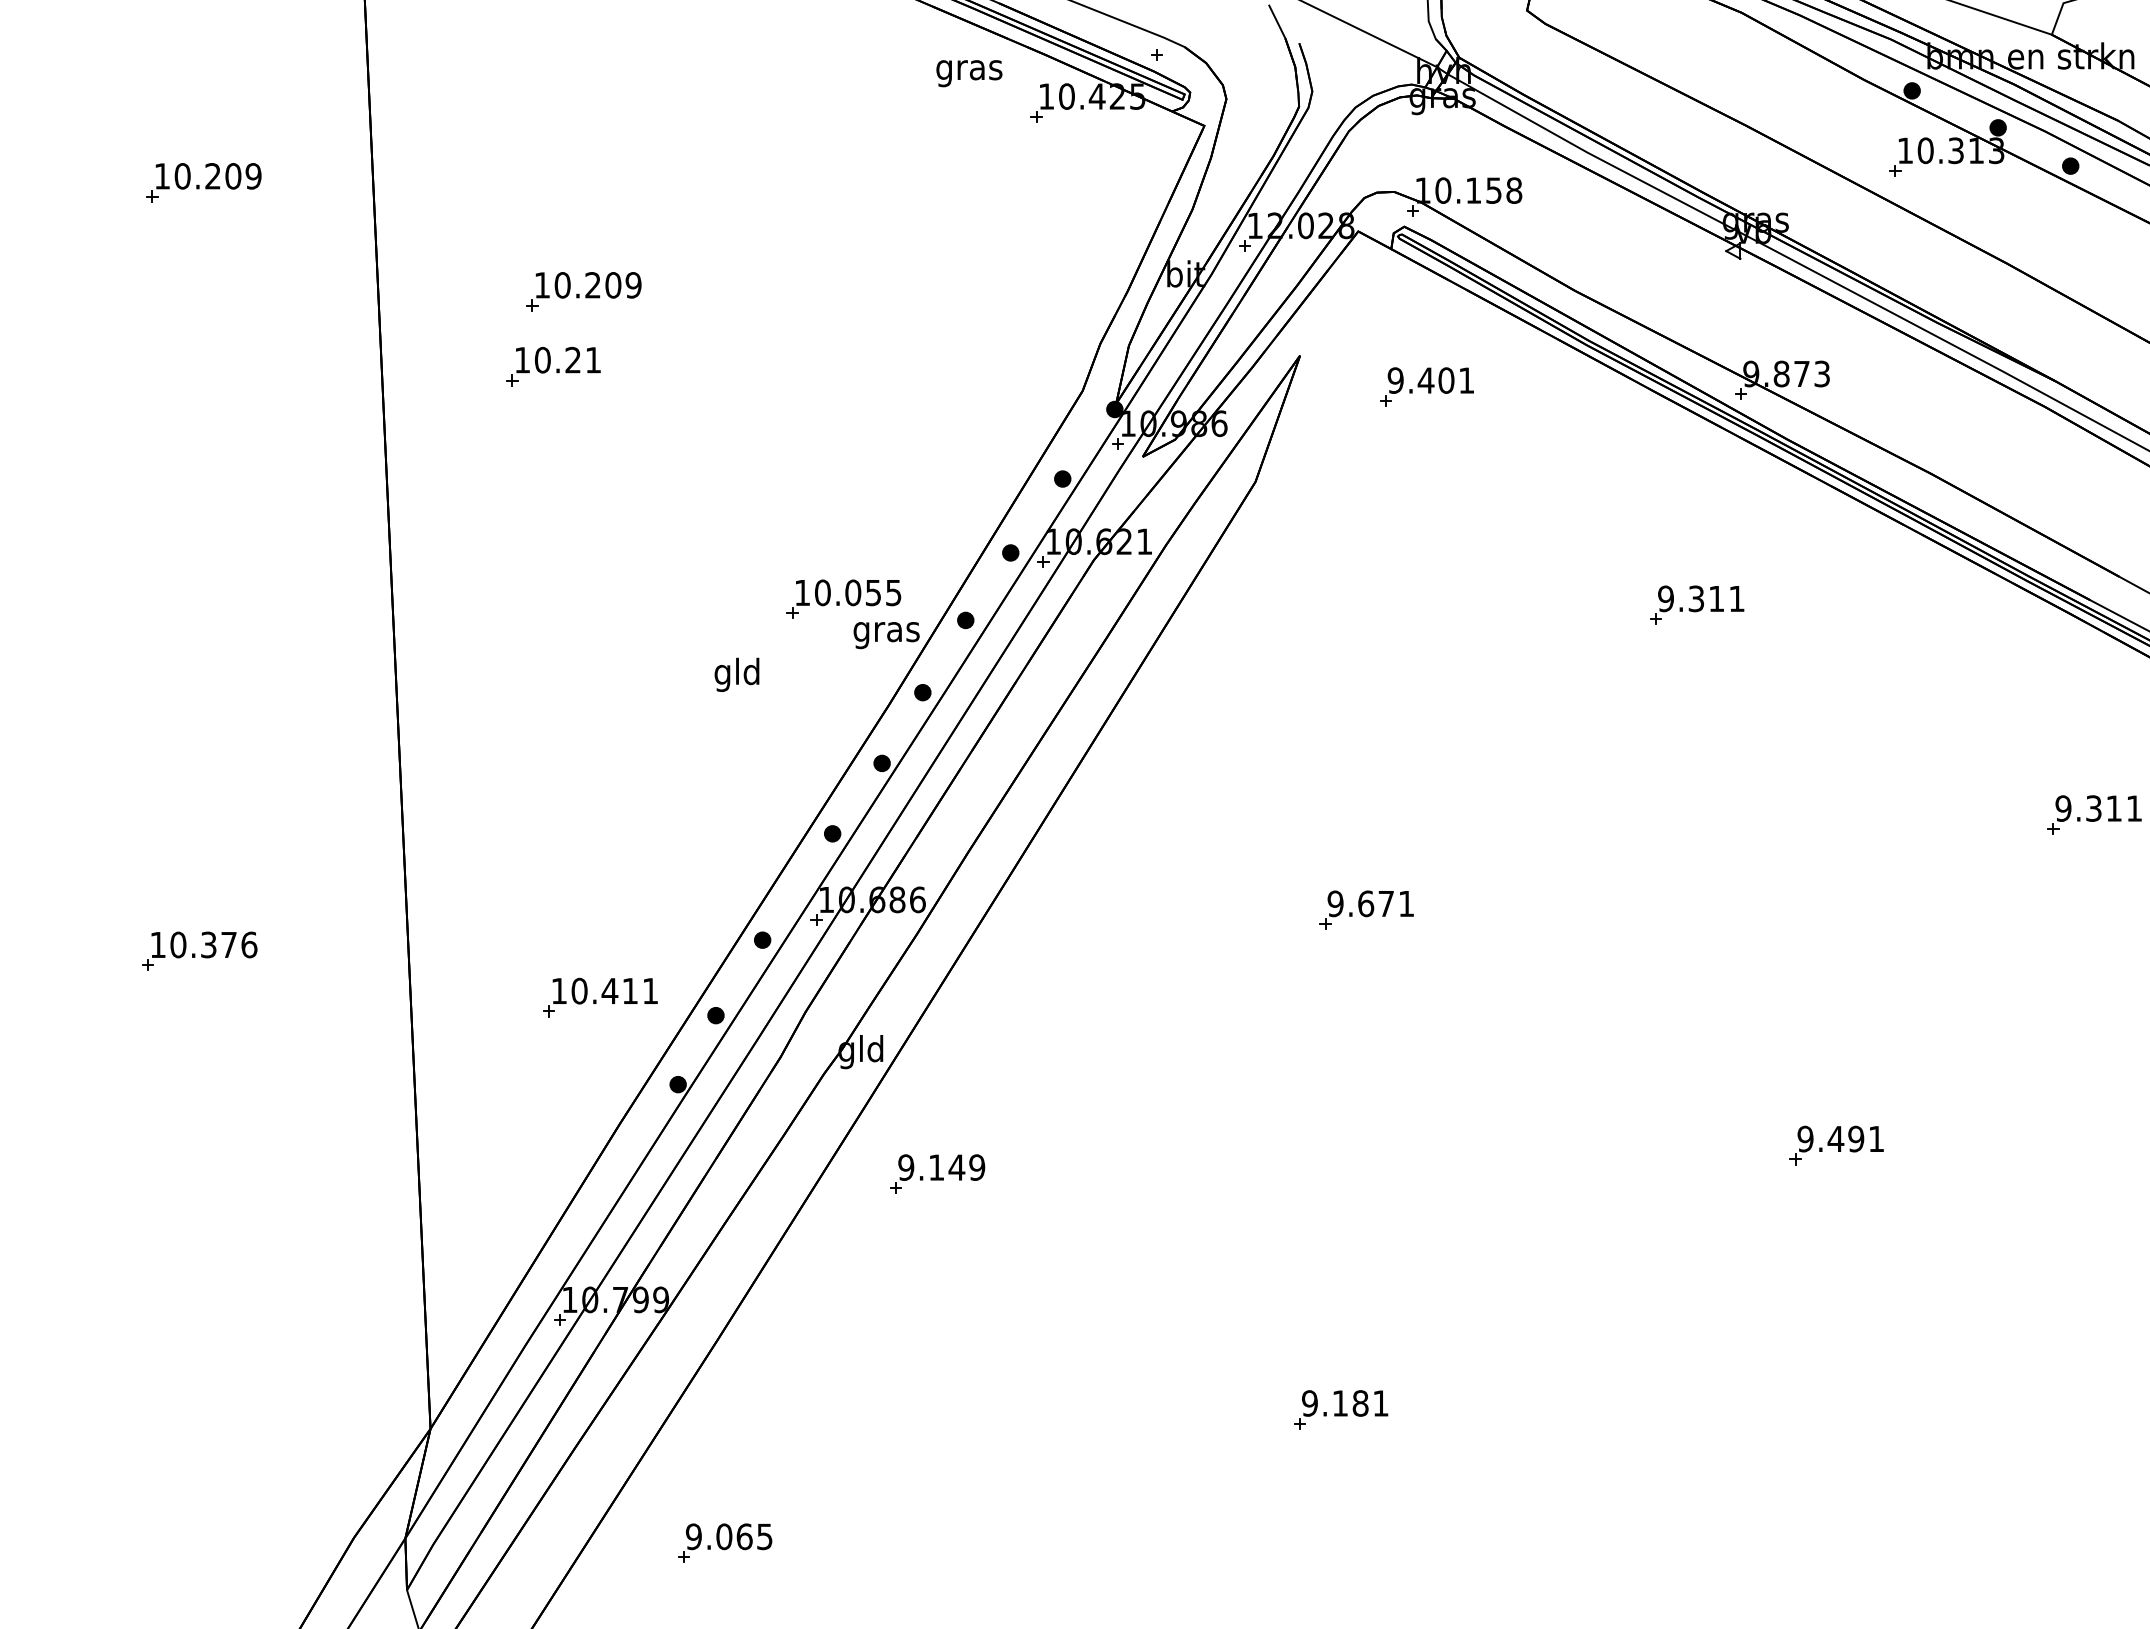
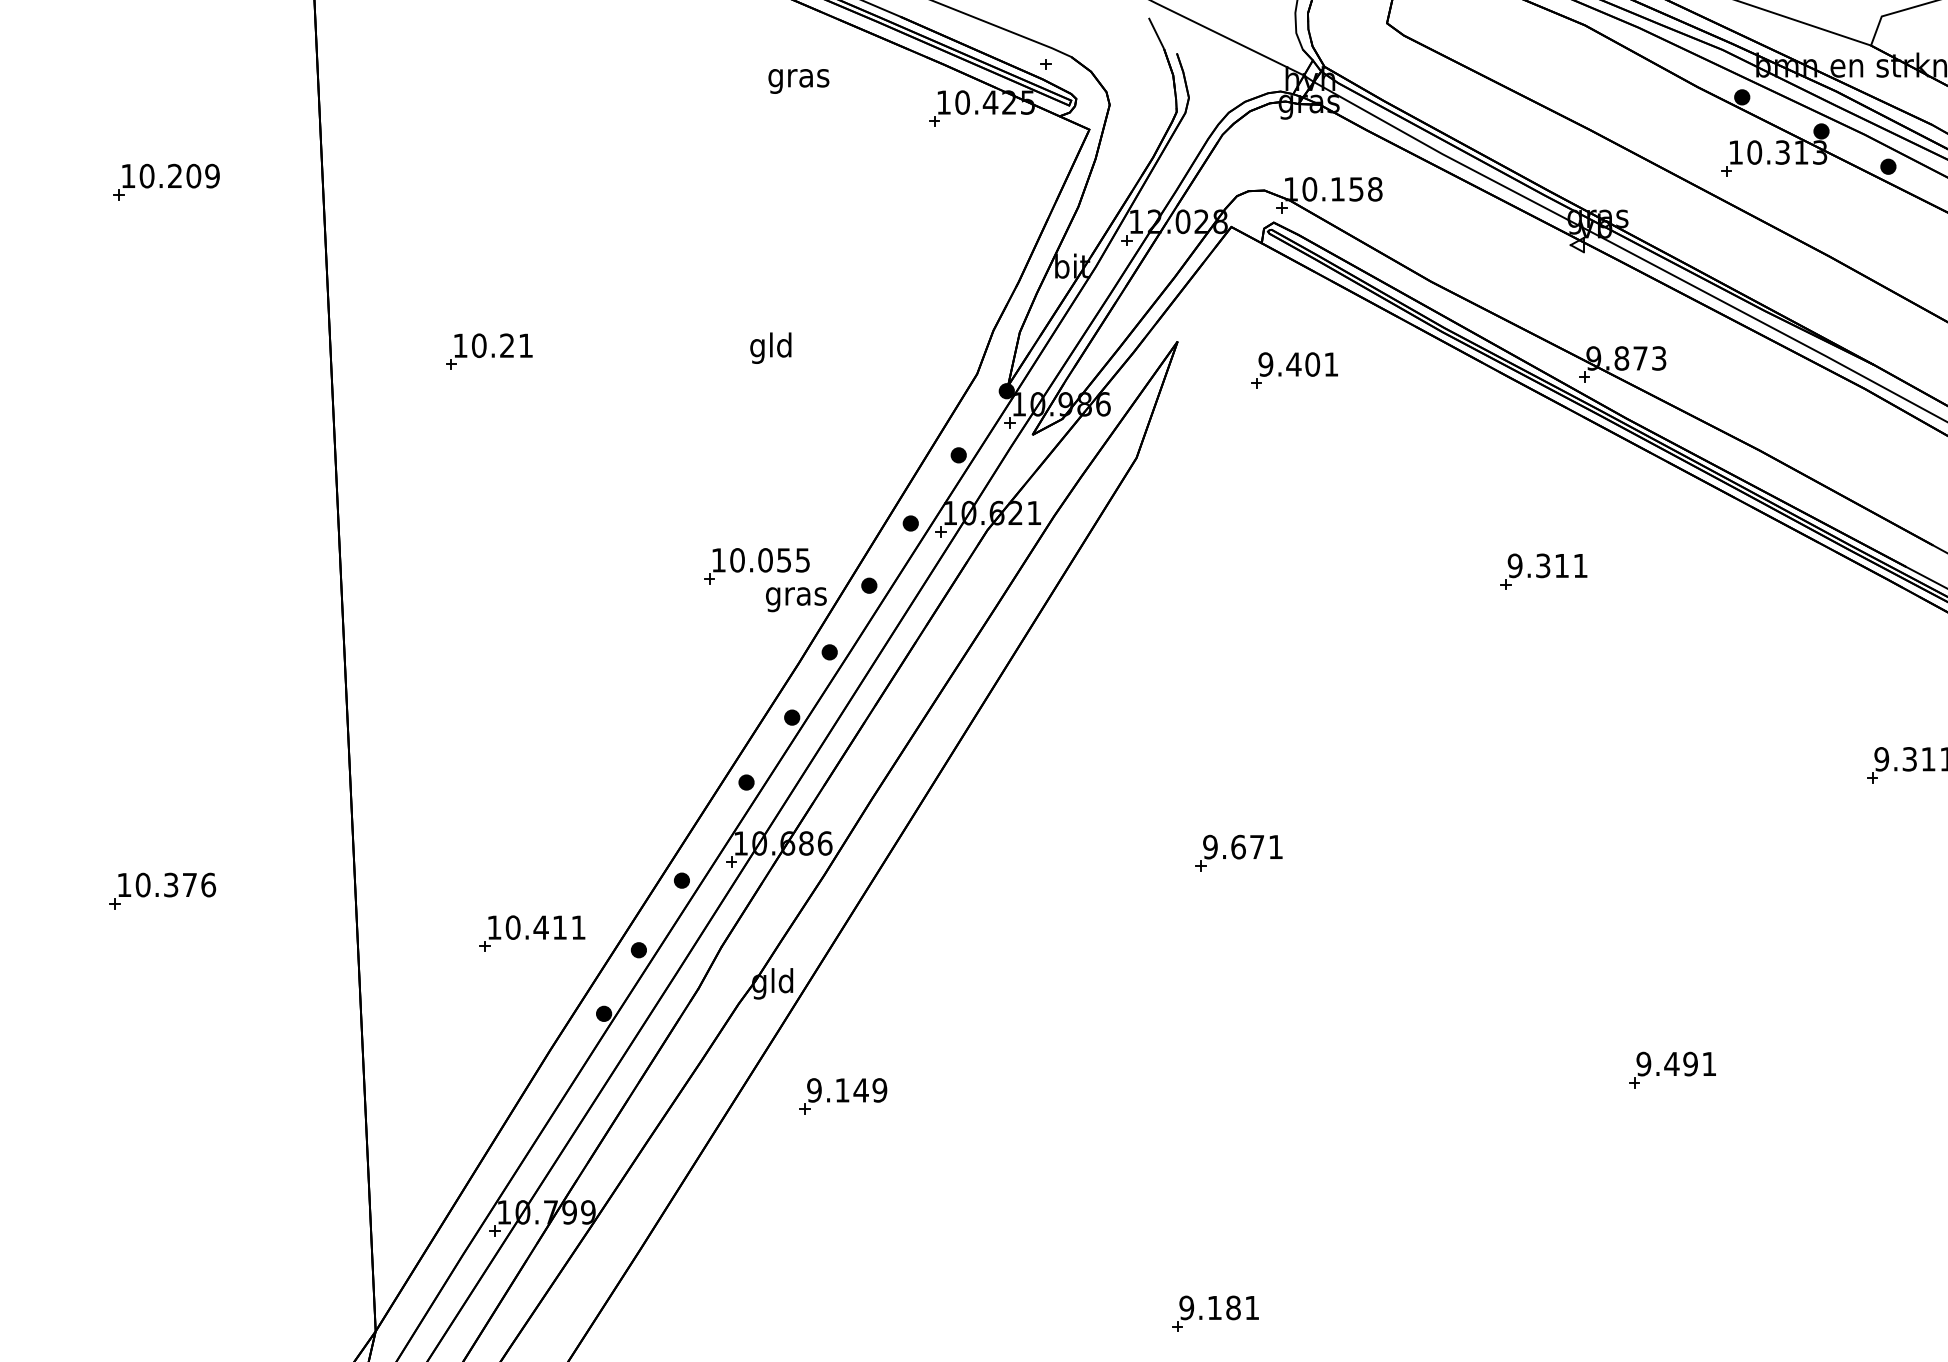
text: (969, 73) -> (798, 81), moved
part: (583, 291) -> (516, 282), removed
text: (736, 674) -> (770, 347), moved

